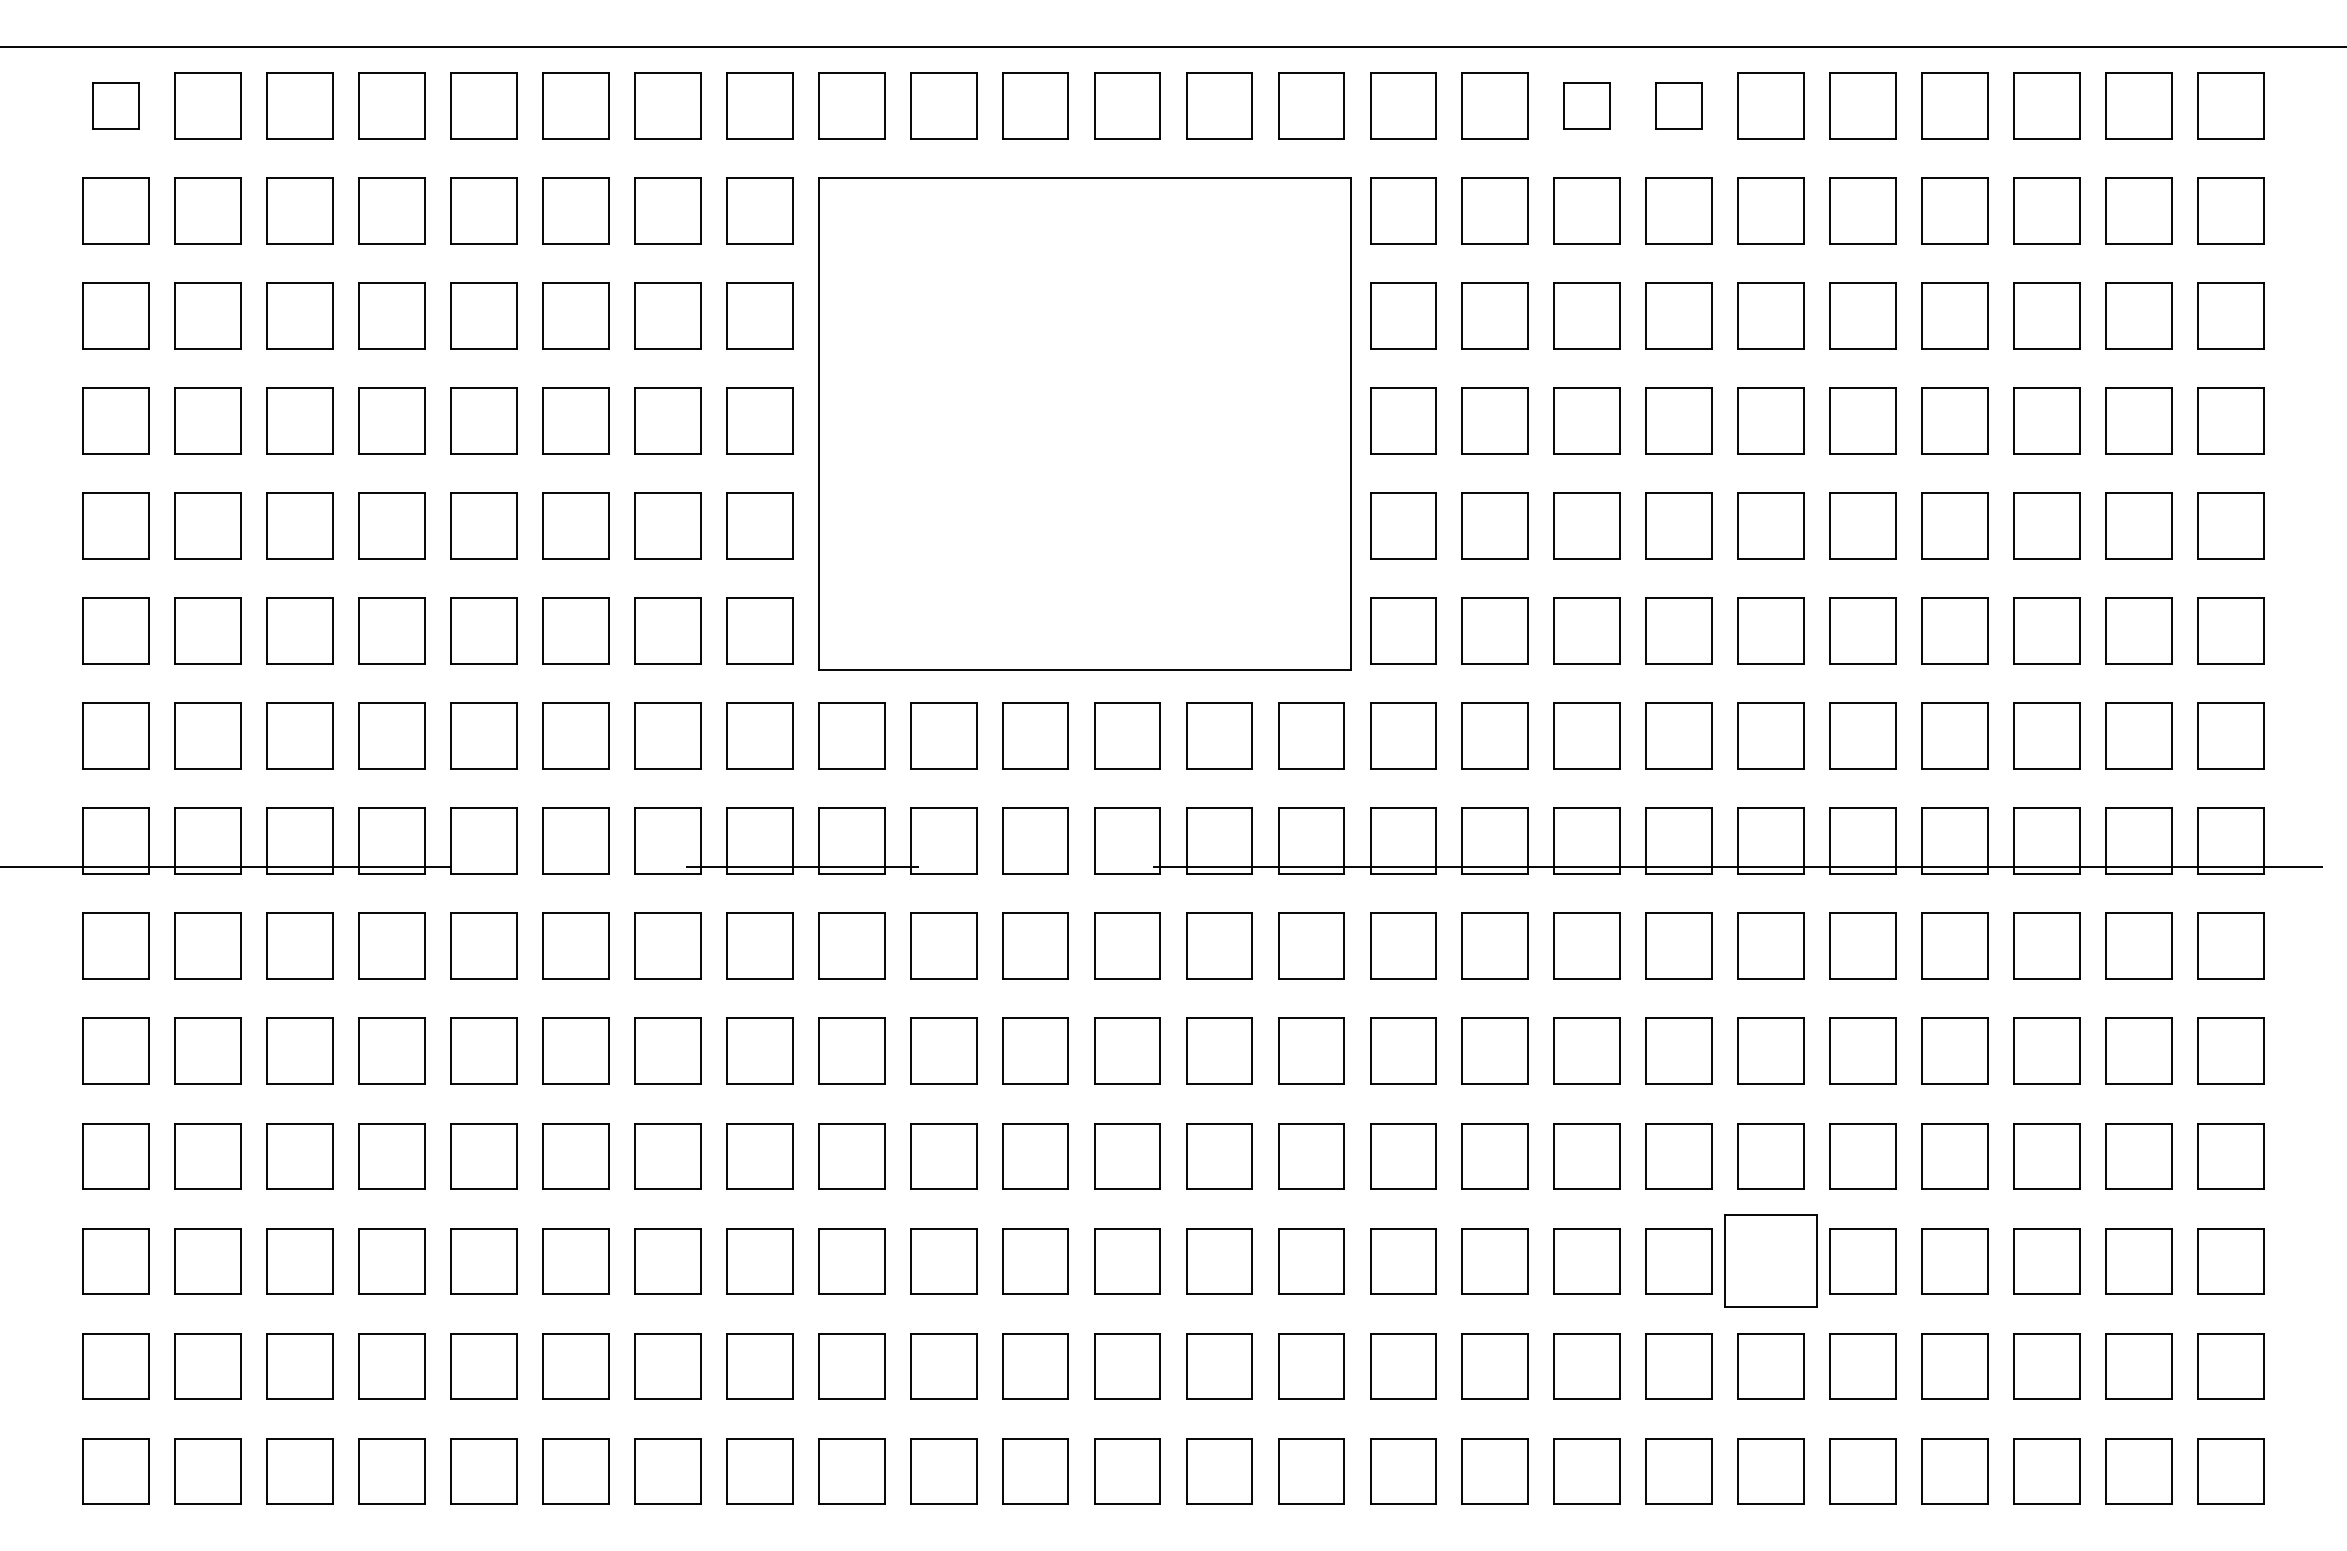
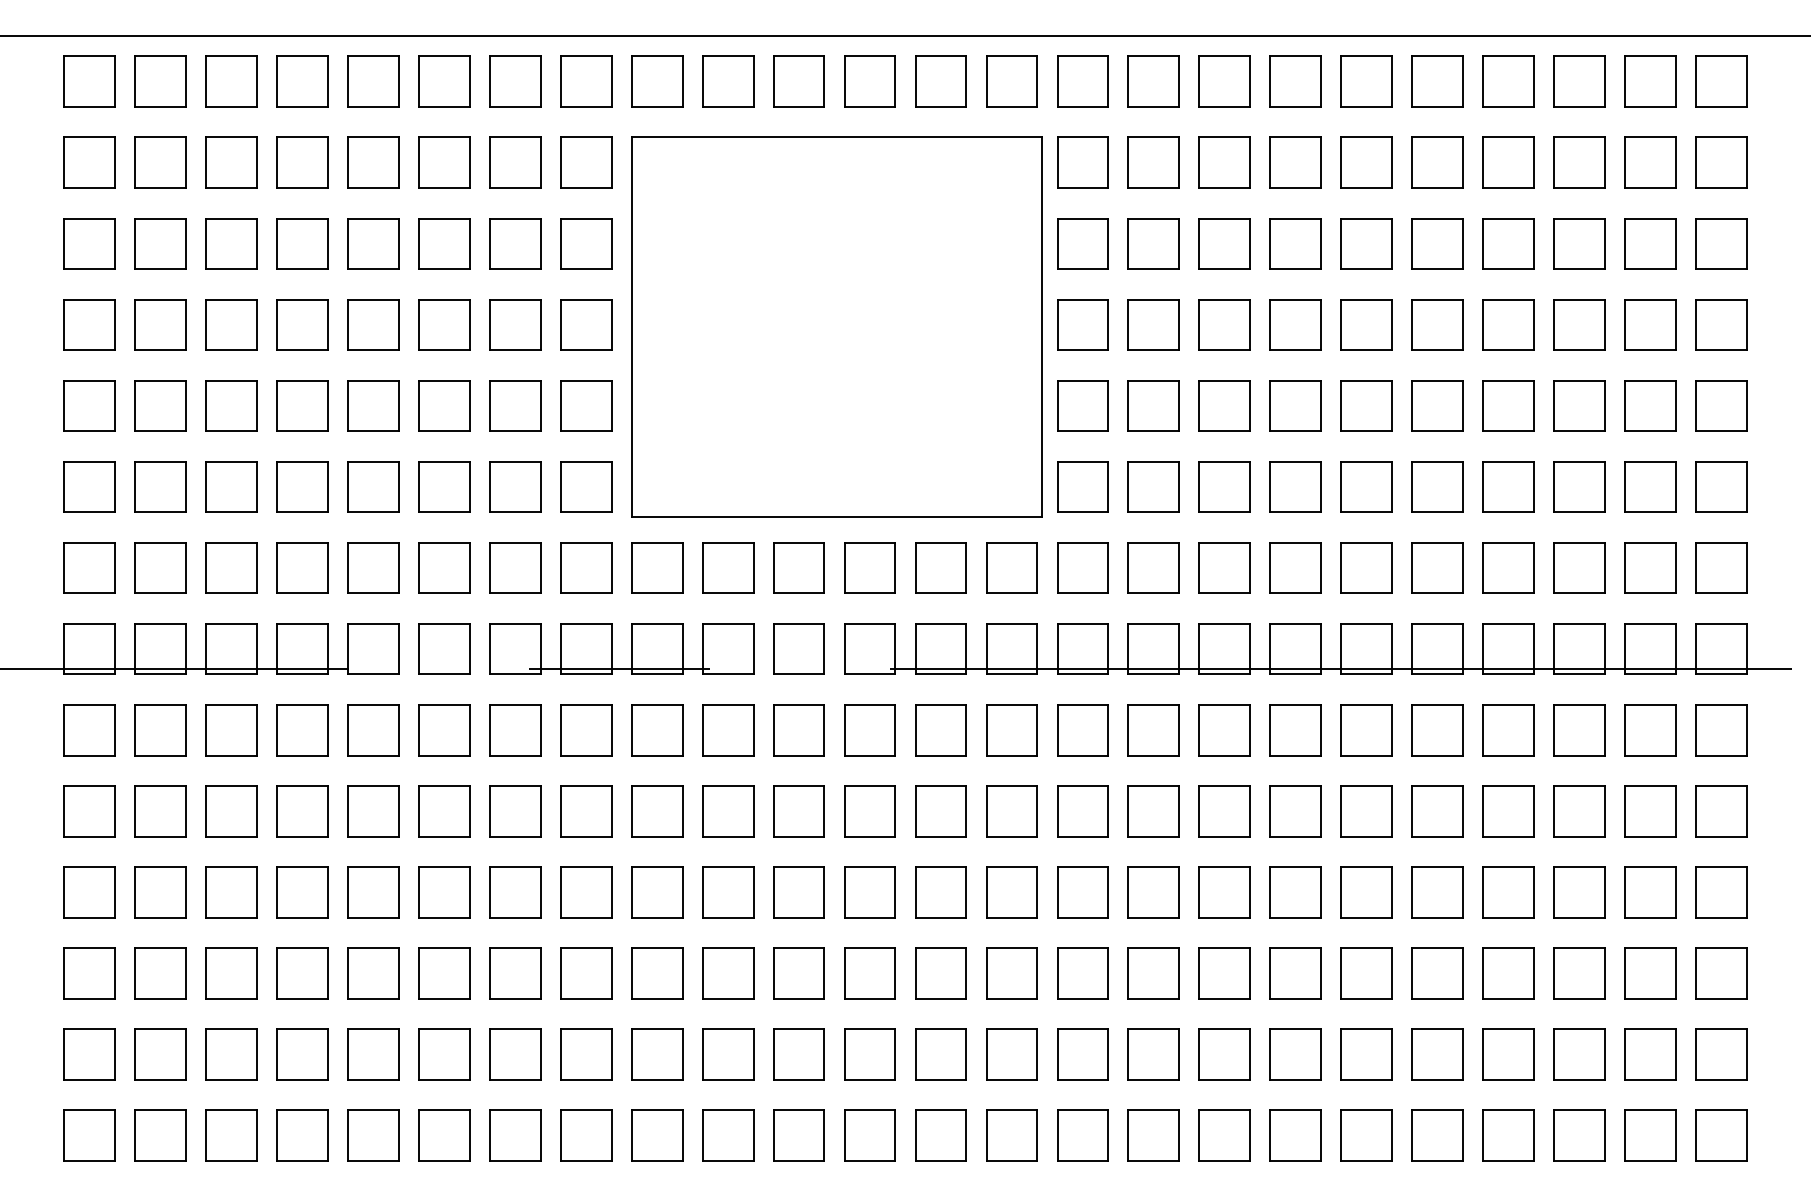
part: (115, 105) -> (89, 81), size x1.43
part: (1586, 105) -> (1224, 81), size x1.43
part: (1678, 105) -> (1295, 81), size x1.43
part: (1771, 1261) -> (1366, 973), size x0.71

